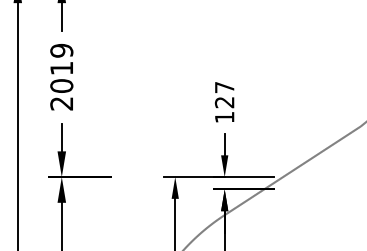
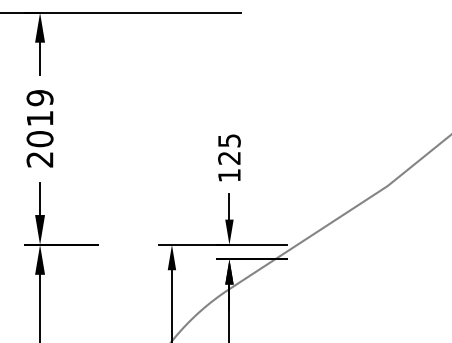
text: (224, 87) -> (229, 140), 127 -> 125

